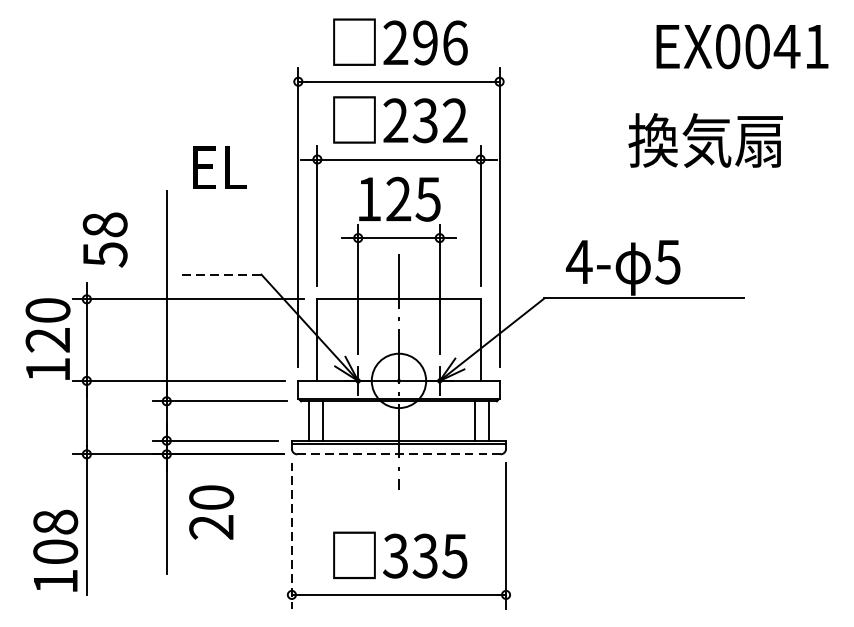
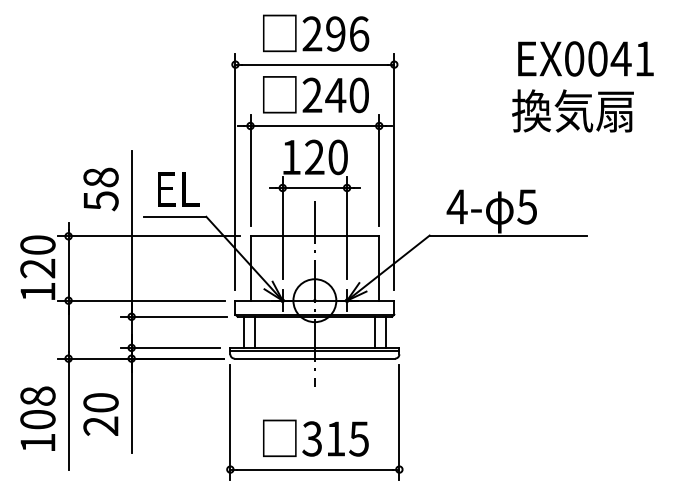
text: (741, 46) -> (585, 58), moved
text: (439, 120) -> (346, 95), 232 -> 240
text: (705, 139) -> (572, 110), moved
text: (219, 167) -> (178, 189), moved
text: (427, 199) -> (337, 157), 125 -> 120
text: (104, 240) -> (100, 189), moved
line: (222, 274) -> (175, 216), dashed -> solid
line: (399, 454) -> (315, 358), dashed -> solid
text: (210, 512) -> (100, 414), moved
line: (292, 535) -> (230, 422), dashed -> solid
text: (55, 550) -> (37, 418), moved
text: (425, 555) -> (335, 438), 335 -> 315

